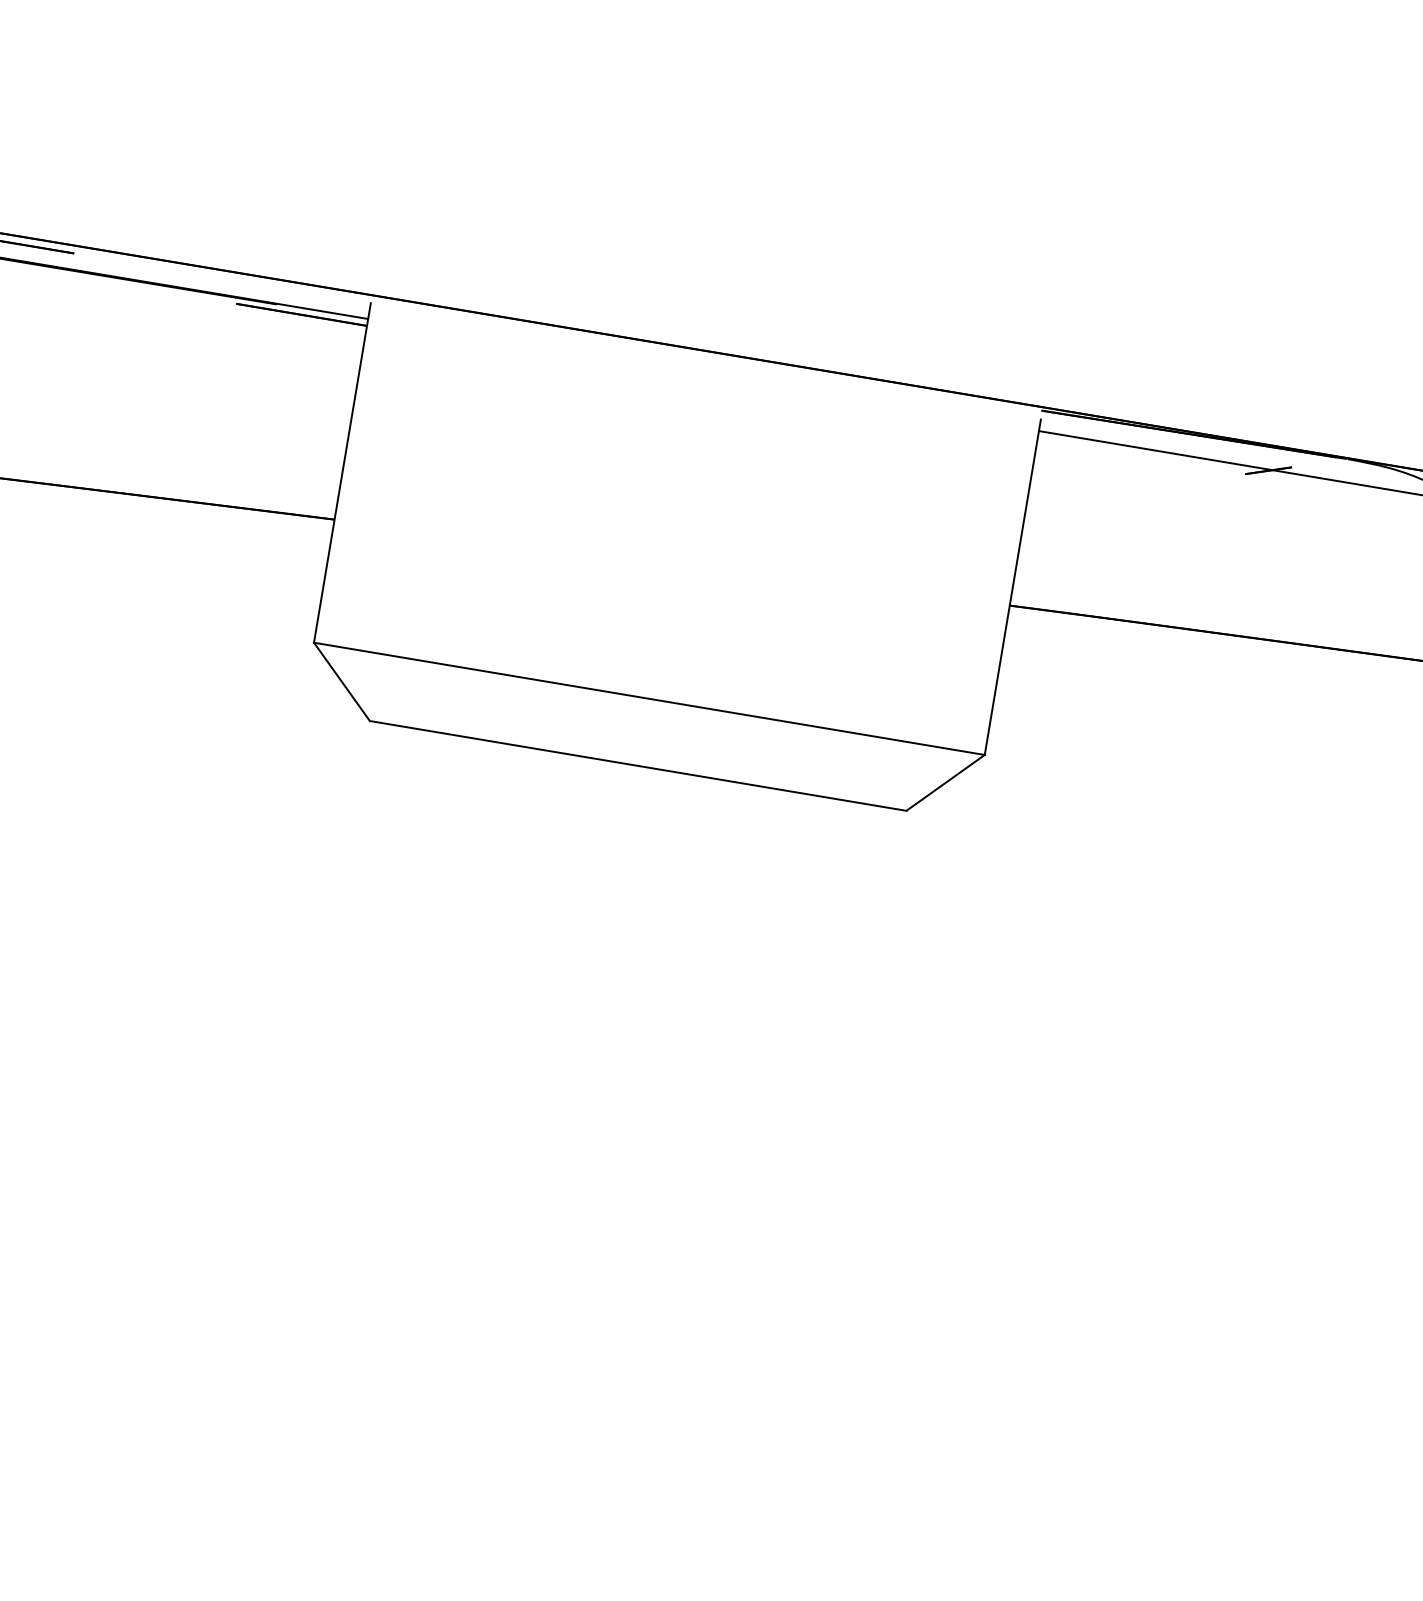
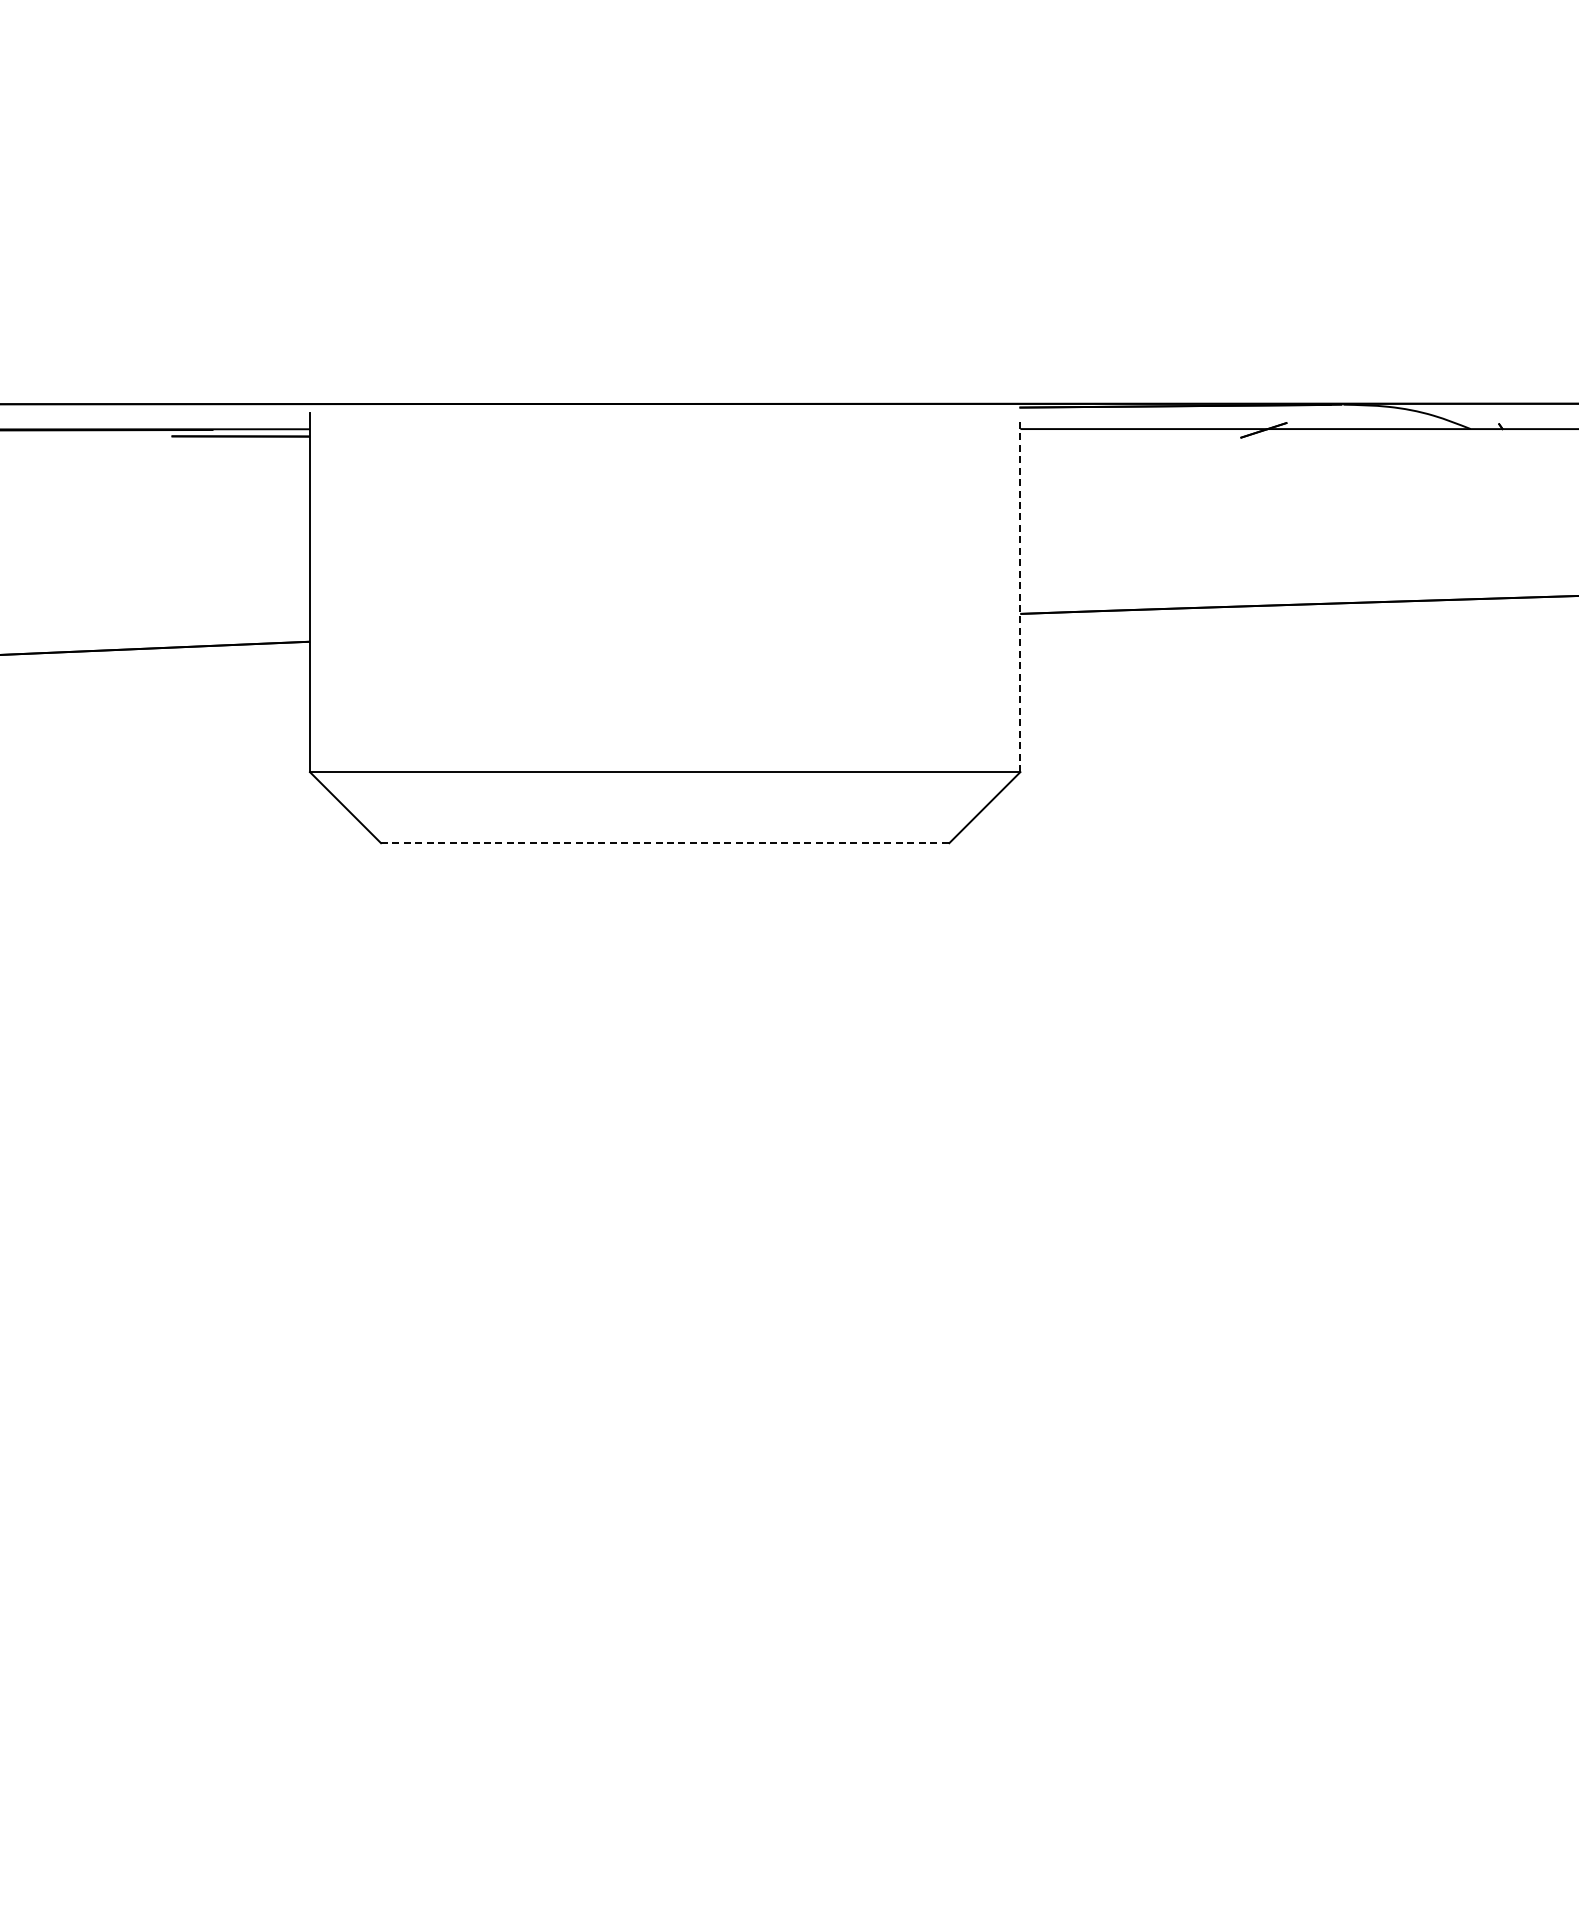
line: (1012, 587) -> (1020, 594), solid -> dashed
line: (638, 766) -> (665, 843), solid -> dashed

